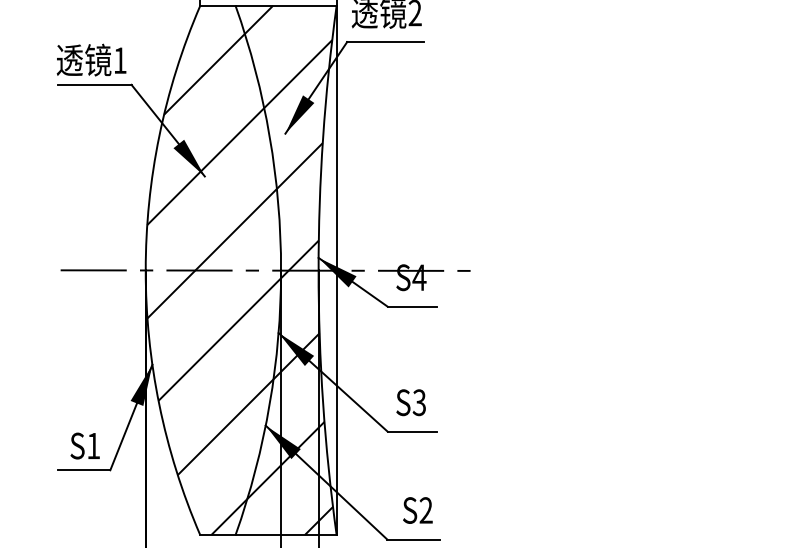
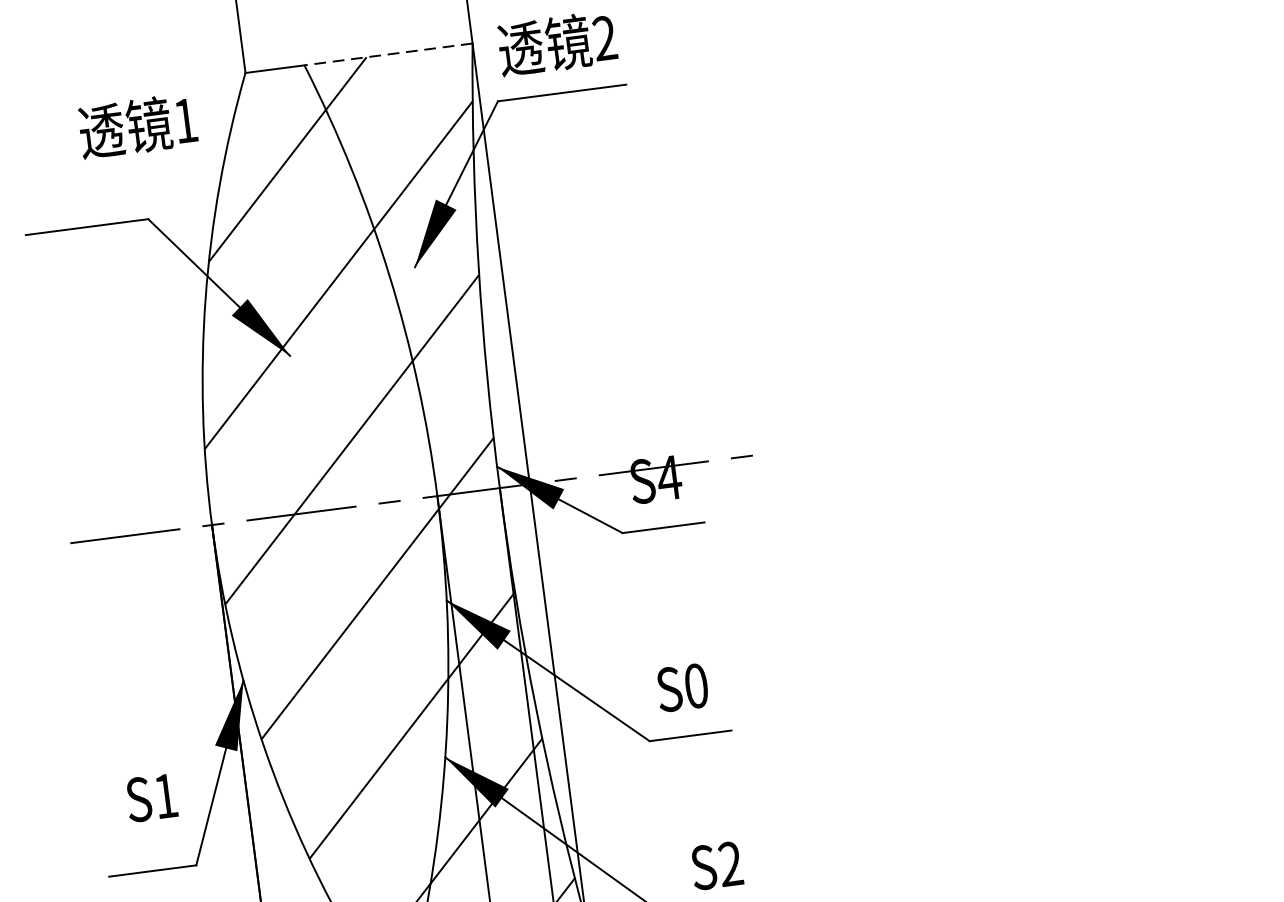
line: (286, 5) -> (389, 53), solid -> dashed
text: (91, 59) -> (137, 125), moved
text: (419, 402) -> (696, 685), S3 -> S0
text: (84, 445) -> (150, 797), moved

